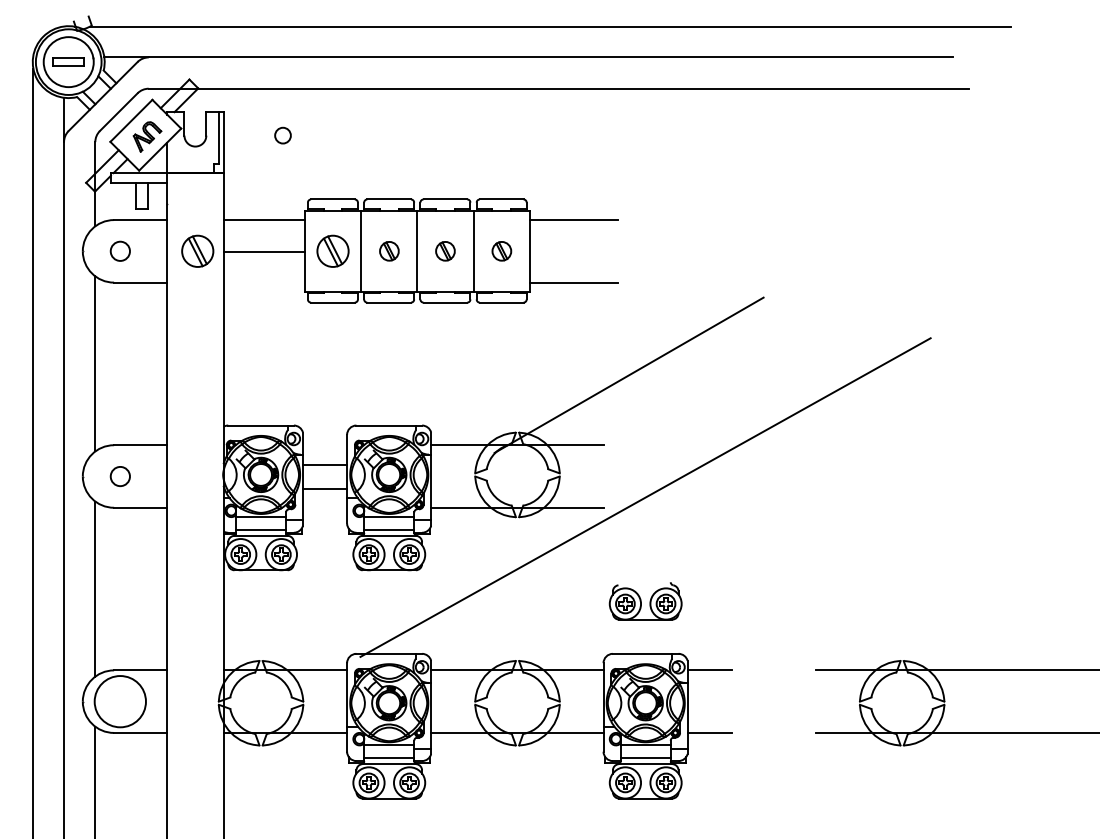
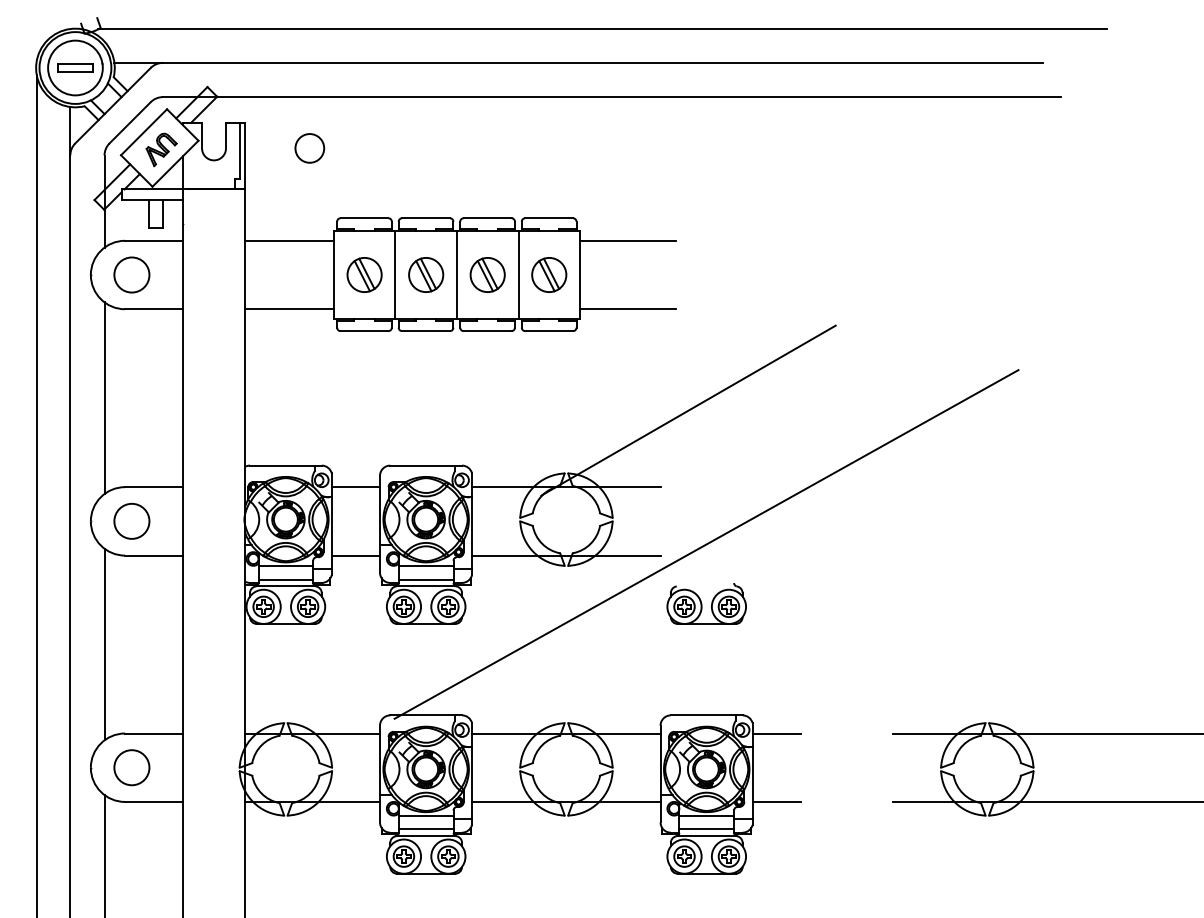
circle: (282, 135) -> (309, 148), size x1.67
circle: (119, 250) -> (131, 274), size x1.67
part: (197, 250) -> (216, 274), removed
part: (389, 250) -> (426, 274), size x1.67
part: (445, 250) -> (487, 274), size x1.67
part: (502, 250) -> (549, 274), size x1.67
line: (263, 251) -> (288, 309), moved
line: (324, 464) -> (355, 555), moved
circle: (119, 476) -> (131, 521), size x1.67
line: (324, 489) -> (355, 487), moved
part: (645, 600) -> (706, 603), moved
circle: (119, 701) -> (131, 767), size x0.62

